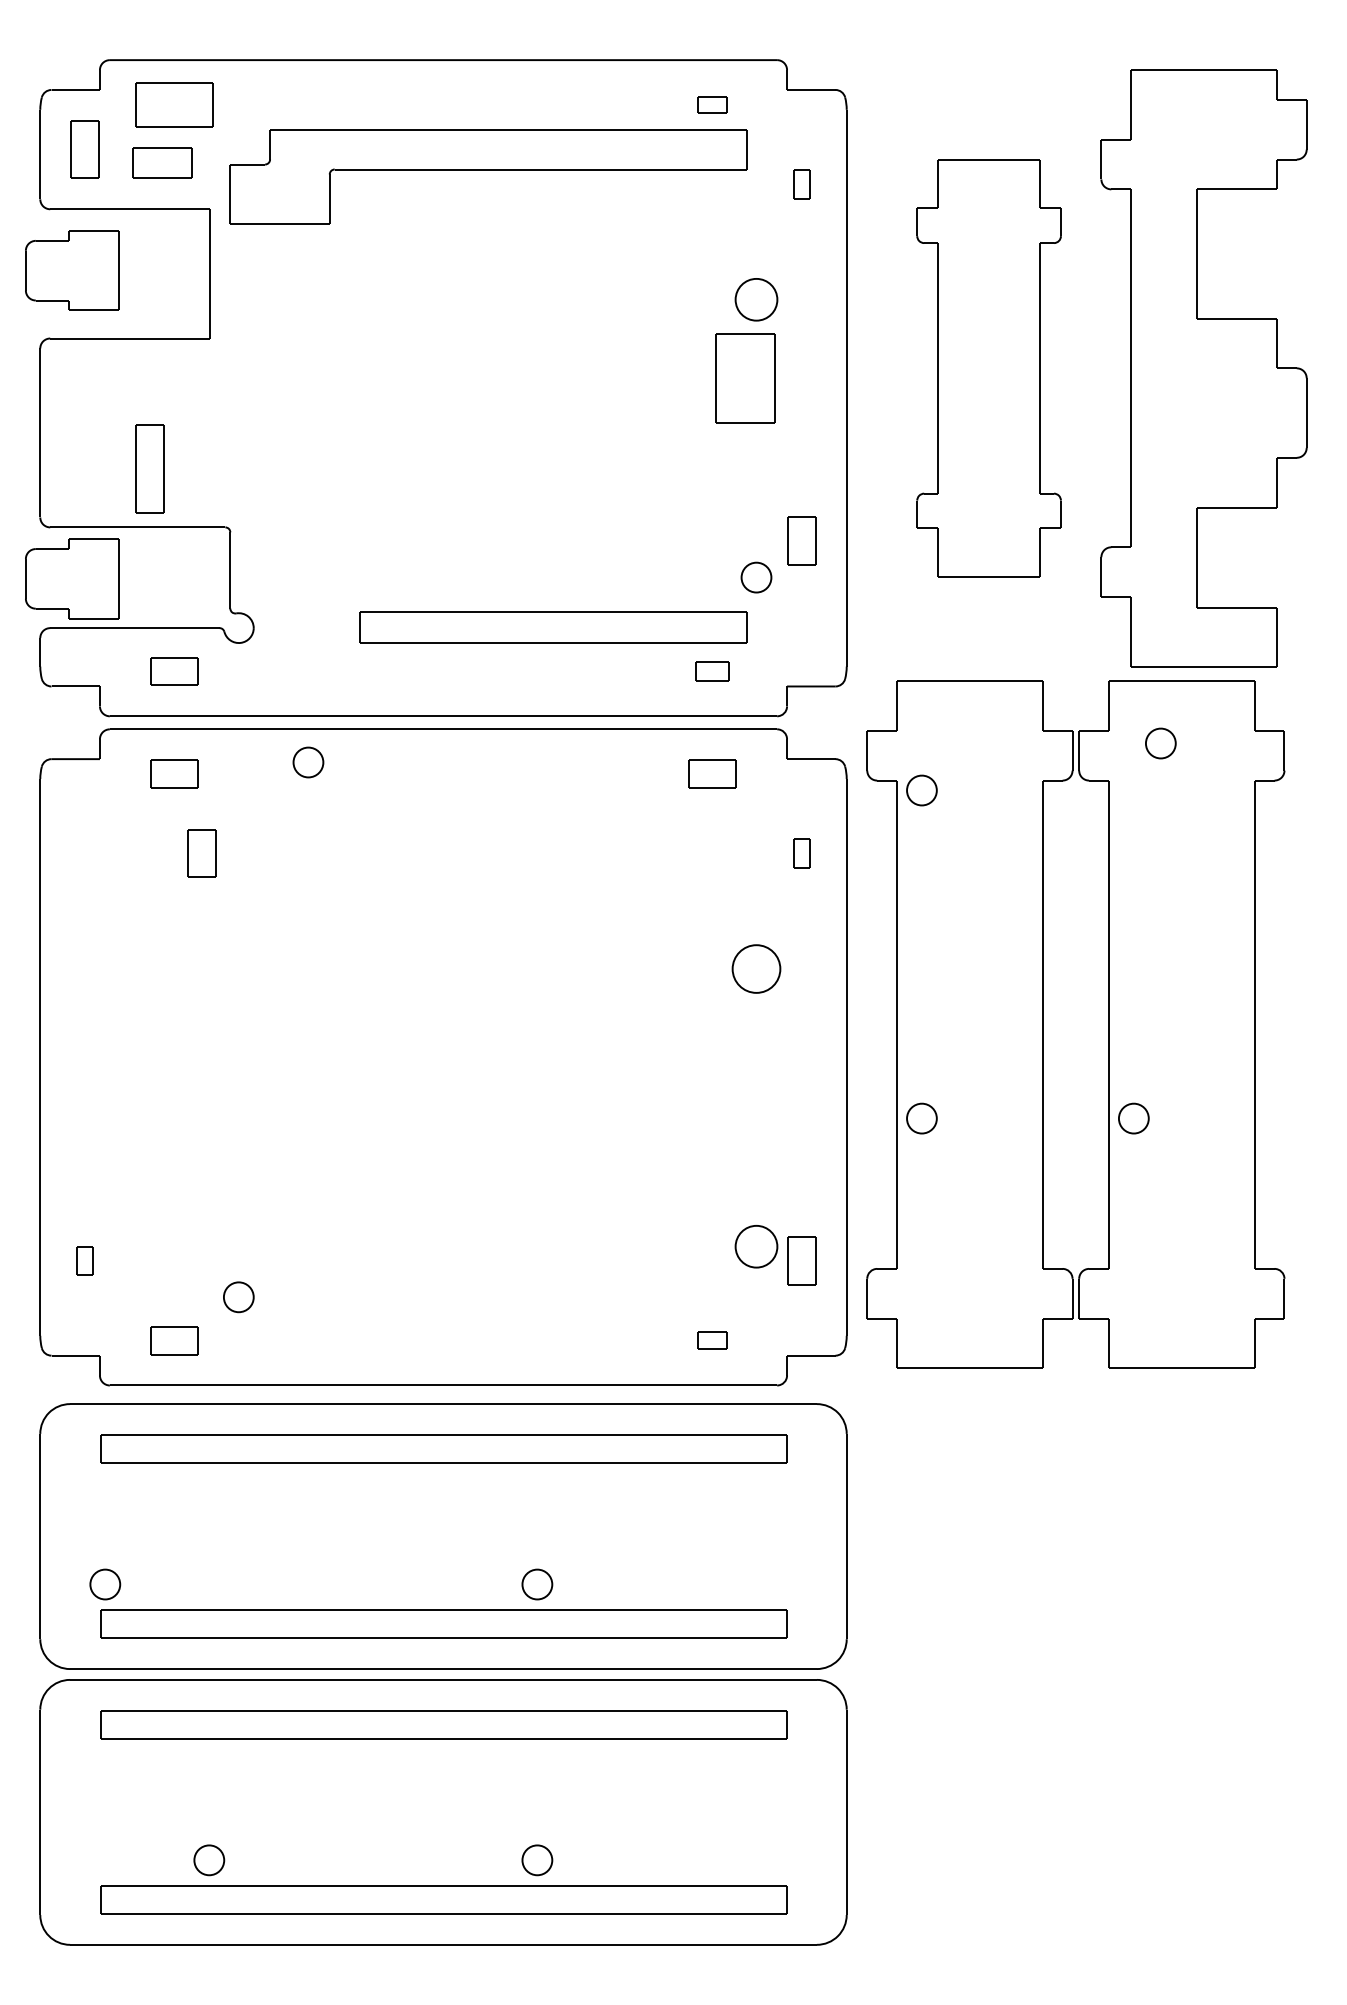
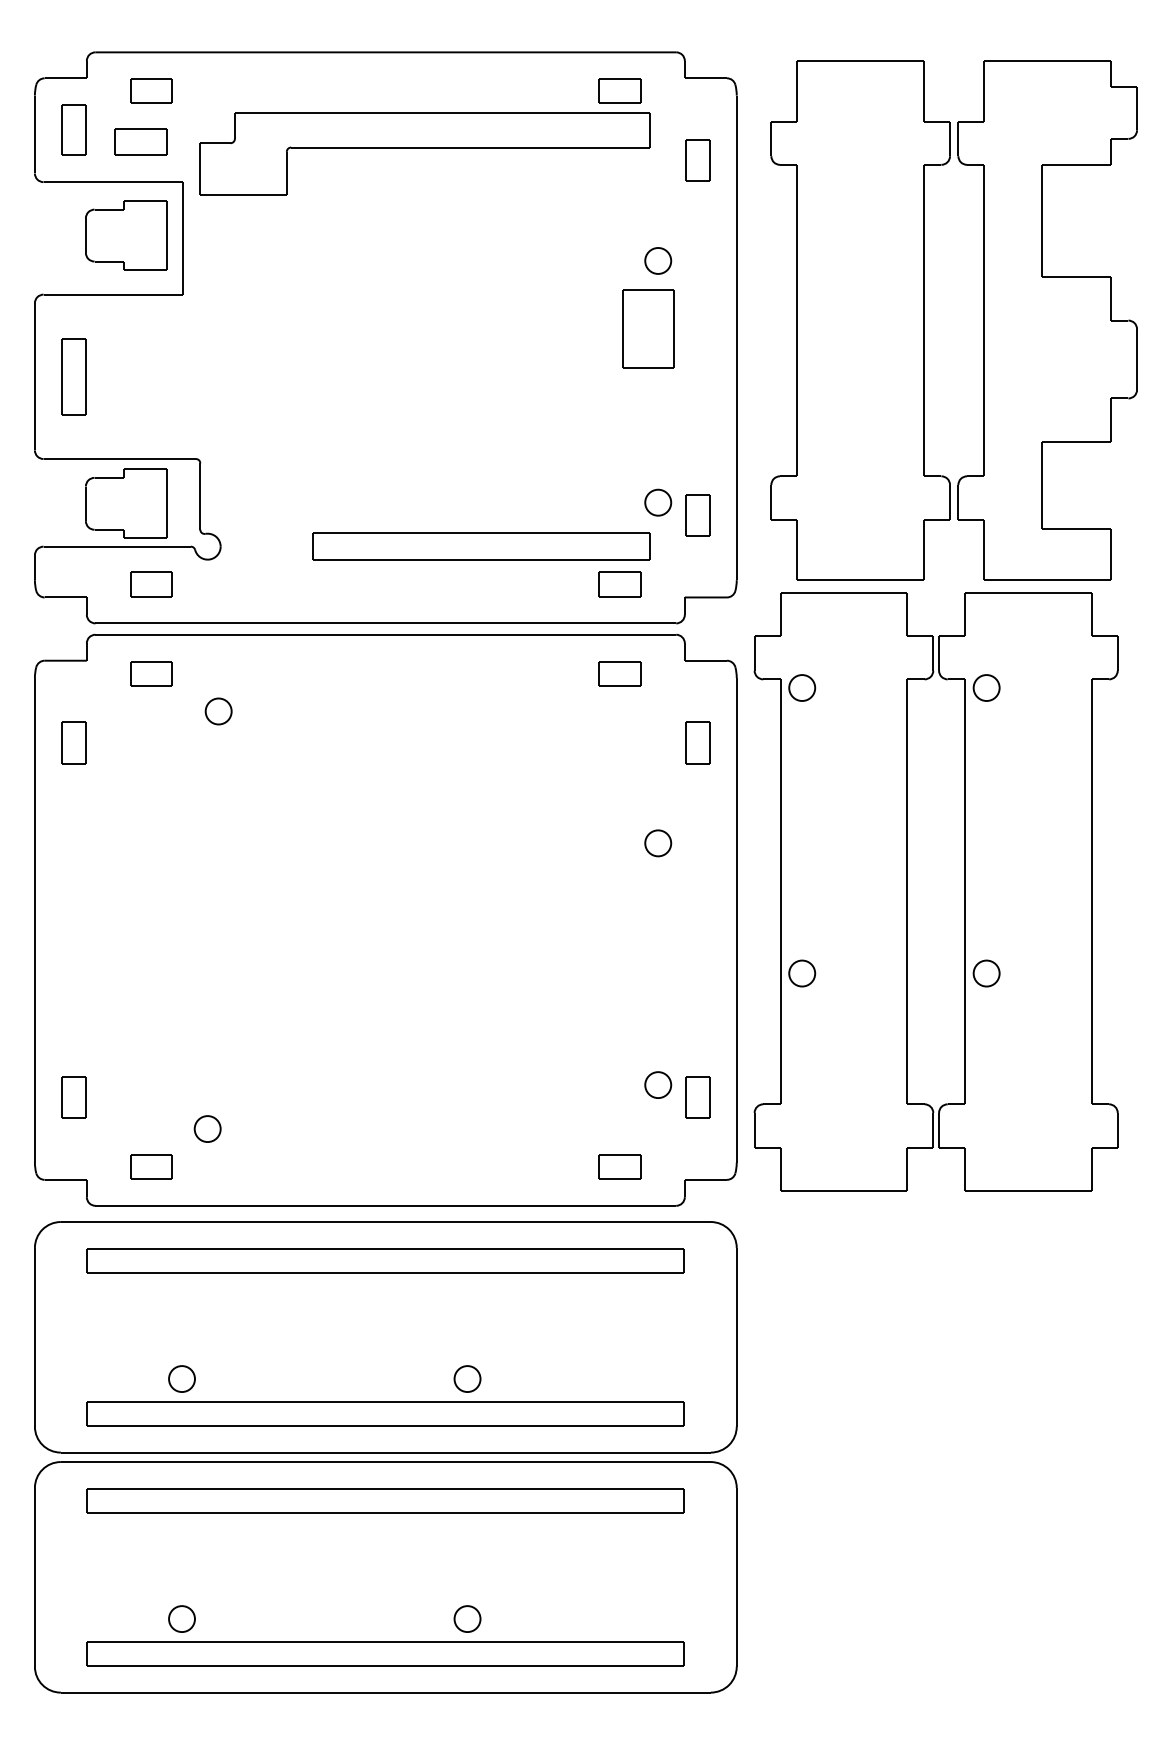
part: (174, 104) -> (151, 90), size x0.62
part: (712, 104) -> (619, 90), size x1.67
part: (801, 184) -> (697, 160), size x1.67
part: (72, 270) -> (126, 235), moved
part: (756, 299) -> (658, 260), size x0.71
part: (988, 368) -> (860, 320), size x1.43
part: (149, 468) -> (73, 376), moved
part: (801, 540) -> (697, 514), moved
part: (72, 578) -> (126, 503), moved
part: (712, 671) -> (619, 584), size x1.43
curve: (1147, 740) -> (975, 685), moved
part: (308, 762) -> (218, 711), moved
part: (201, 853) -> (73, 742), moved
part: (801, 853) -> (697, 742), size x1.67
part: (756, 968) -> (658, 842), size x0.62
part: (756, 1246) -> (658, 1084), size x0.71
part: (84, 1260) -> (73, 1097), size x1.67
part: (712, 1340) -> (619, 1166), size x1.67
curve: (117, 1578) -> (192, 1373), moved

